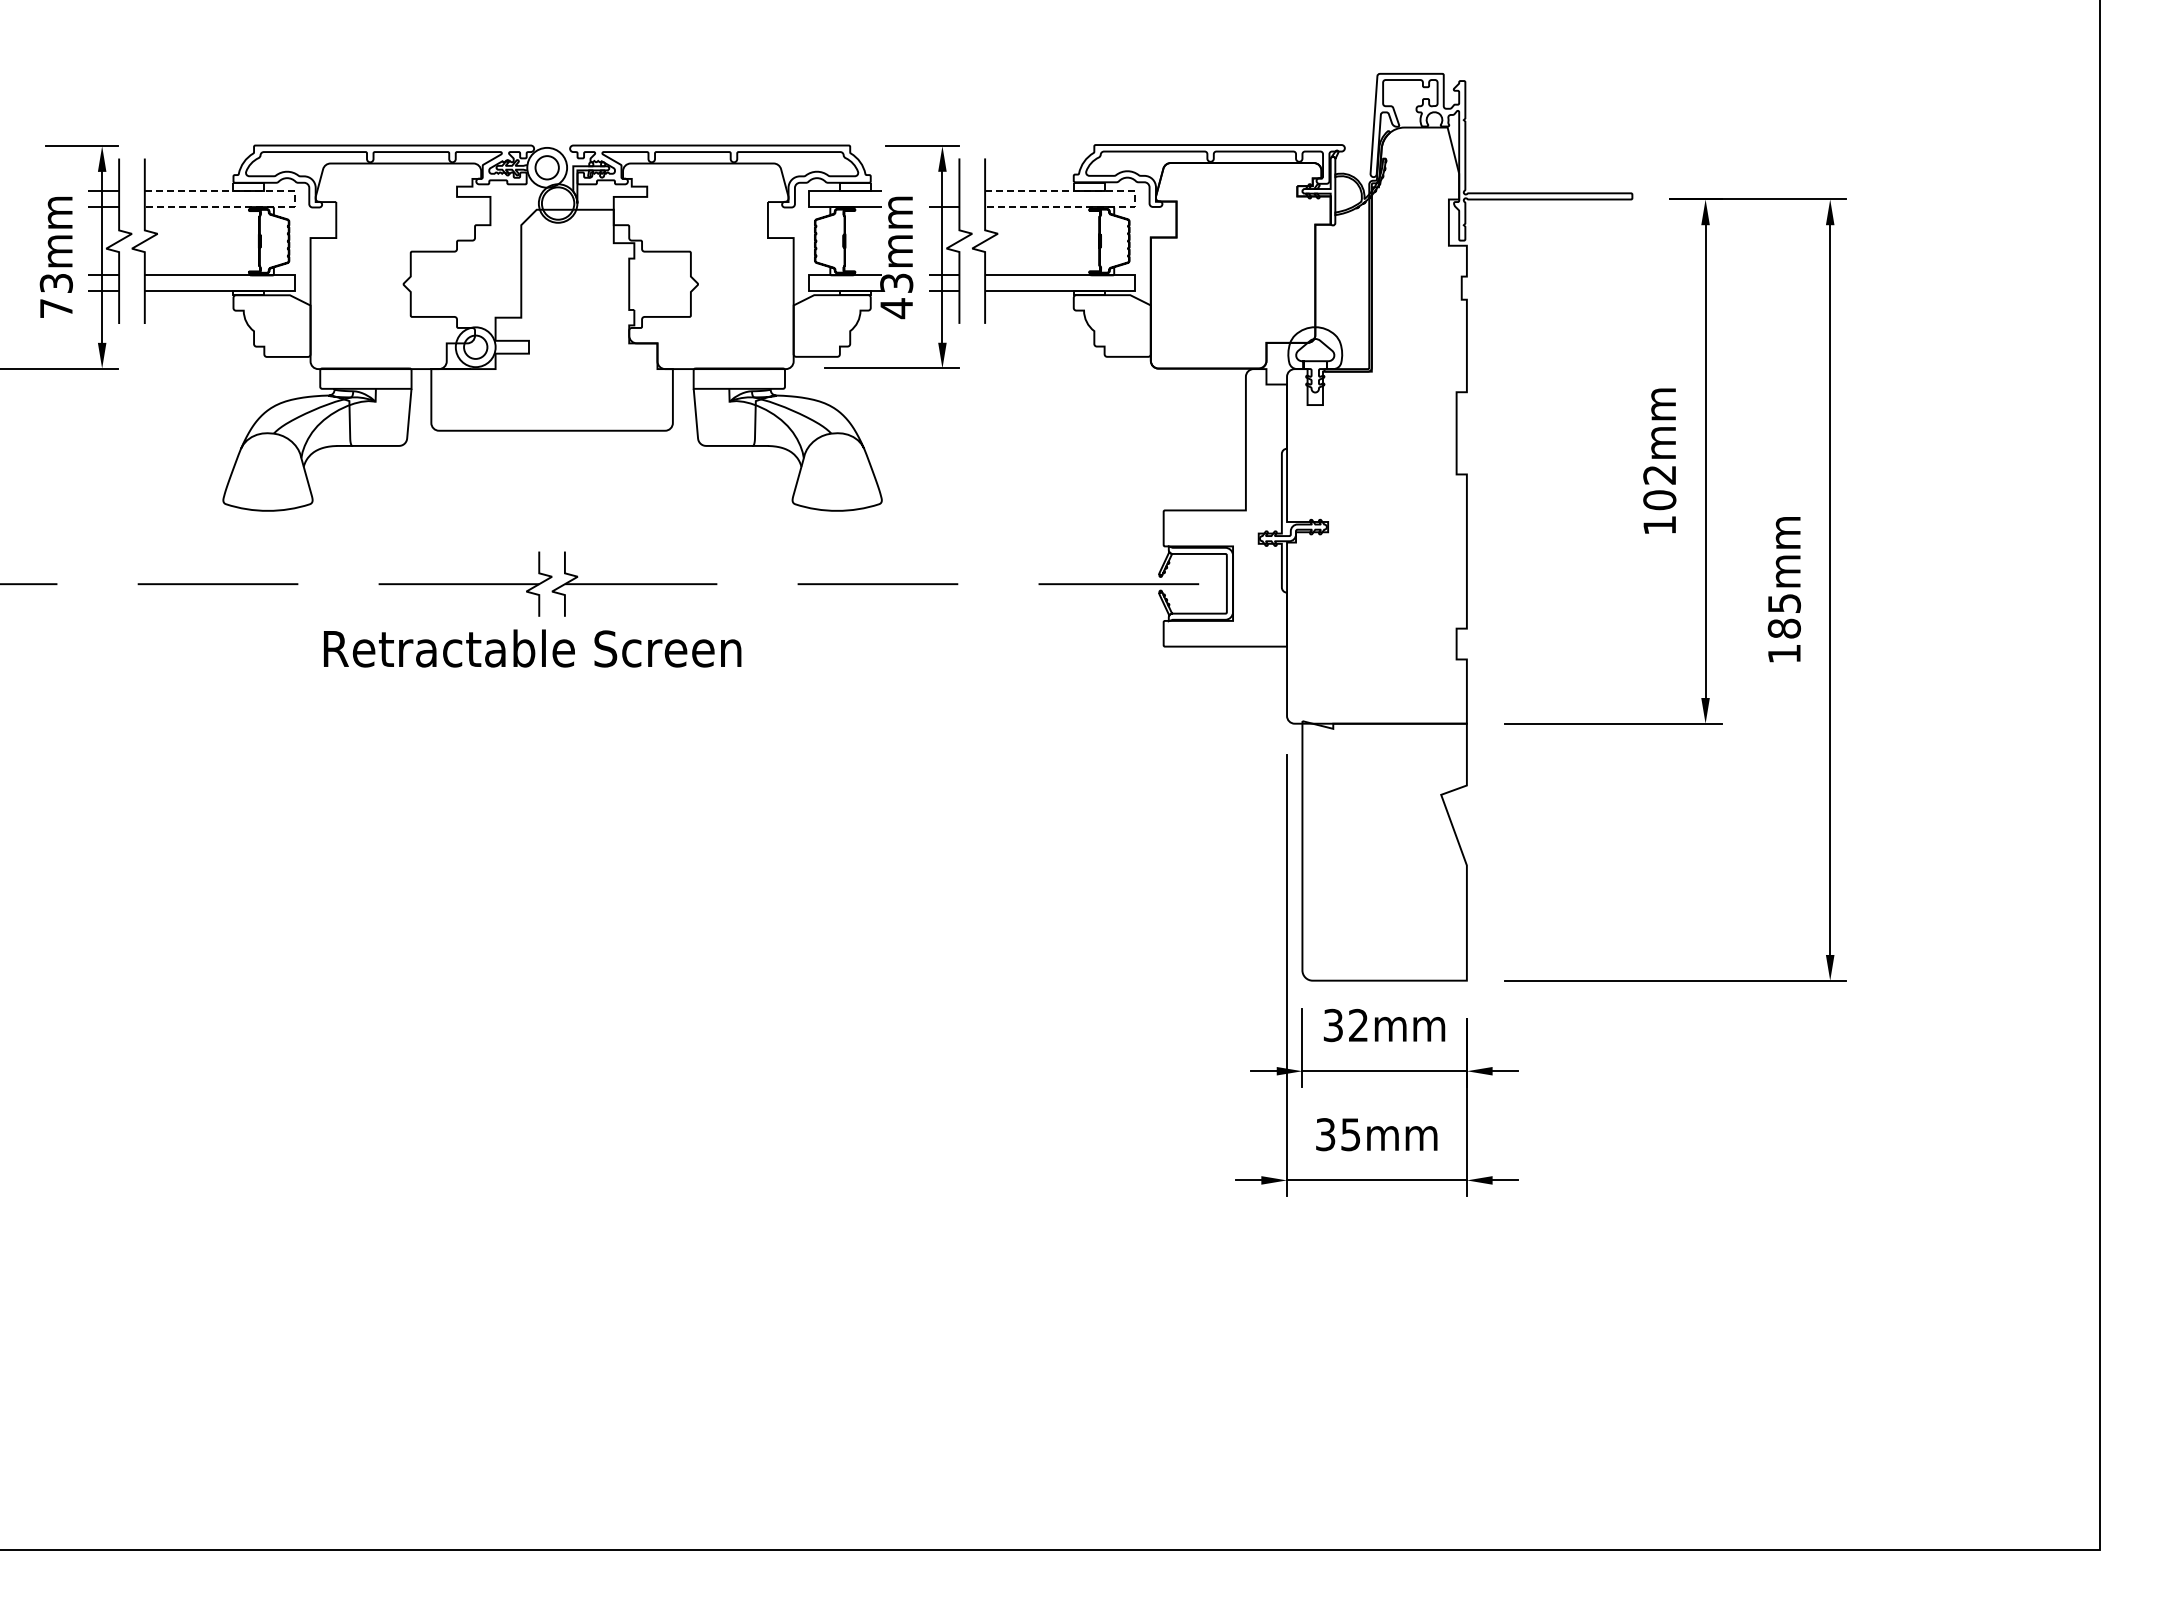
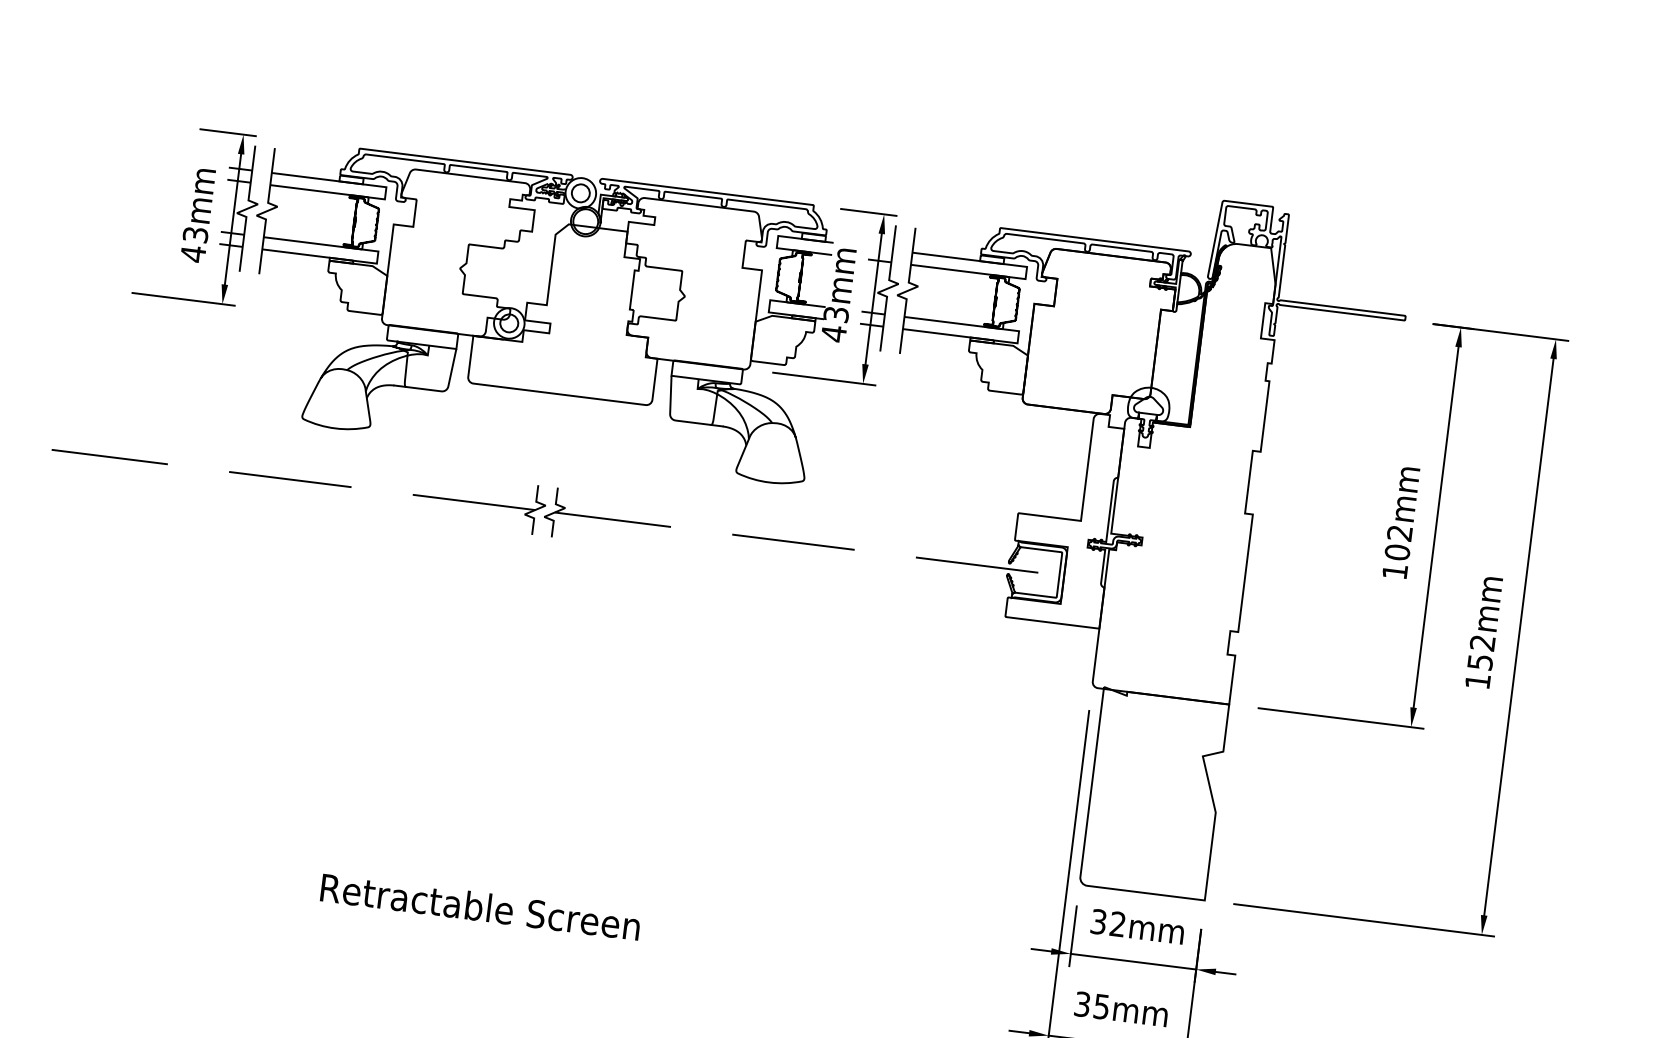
line: (295, 199) -> (385, 193), dashed -> solid
line: (1135, 199) -> (1026, 273), dashed -> solid
text: (56, 308) -> (193, 254), 73mm -> 43mm
text: (1784, 616) -> (1481, 652), 185mm -> 152mm
text: (532, 648) -> (480, 906), moved

